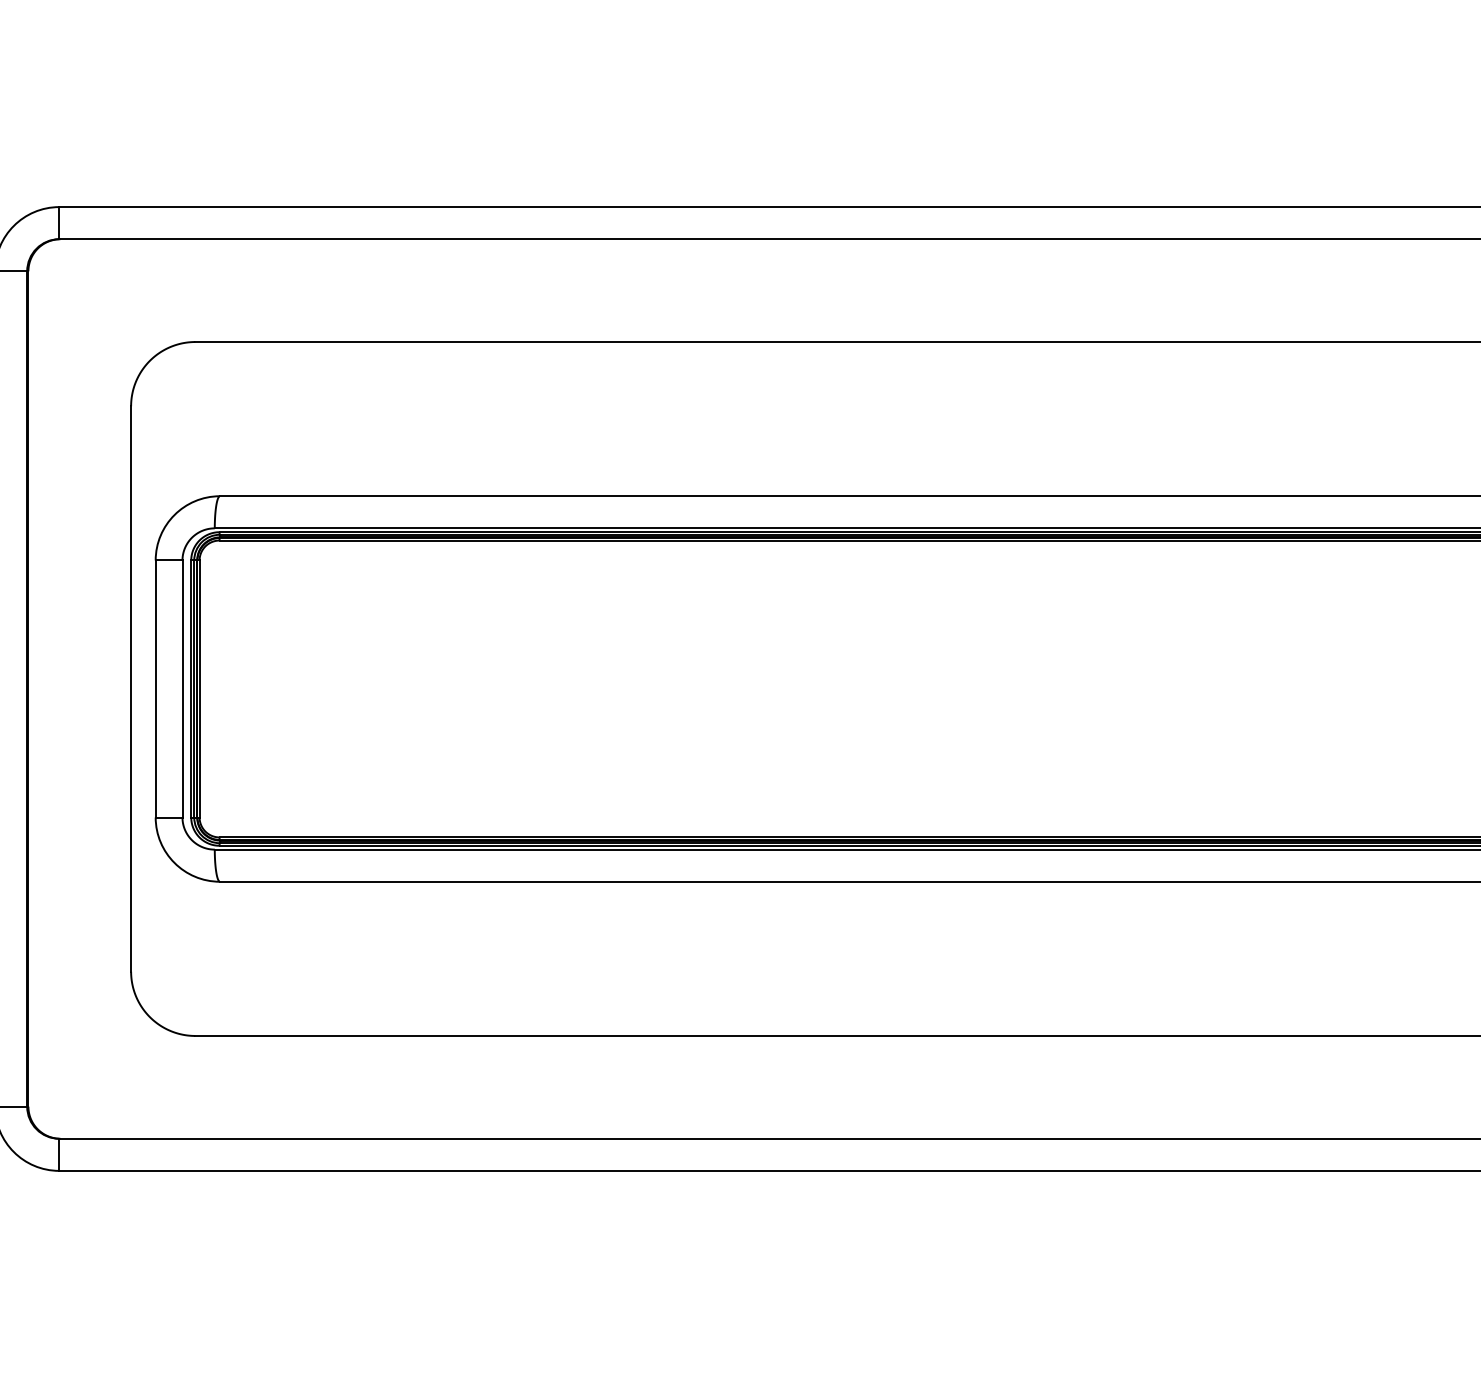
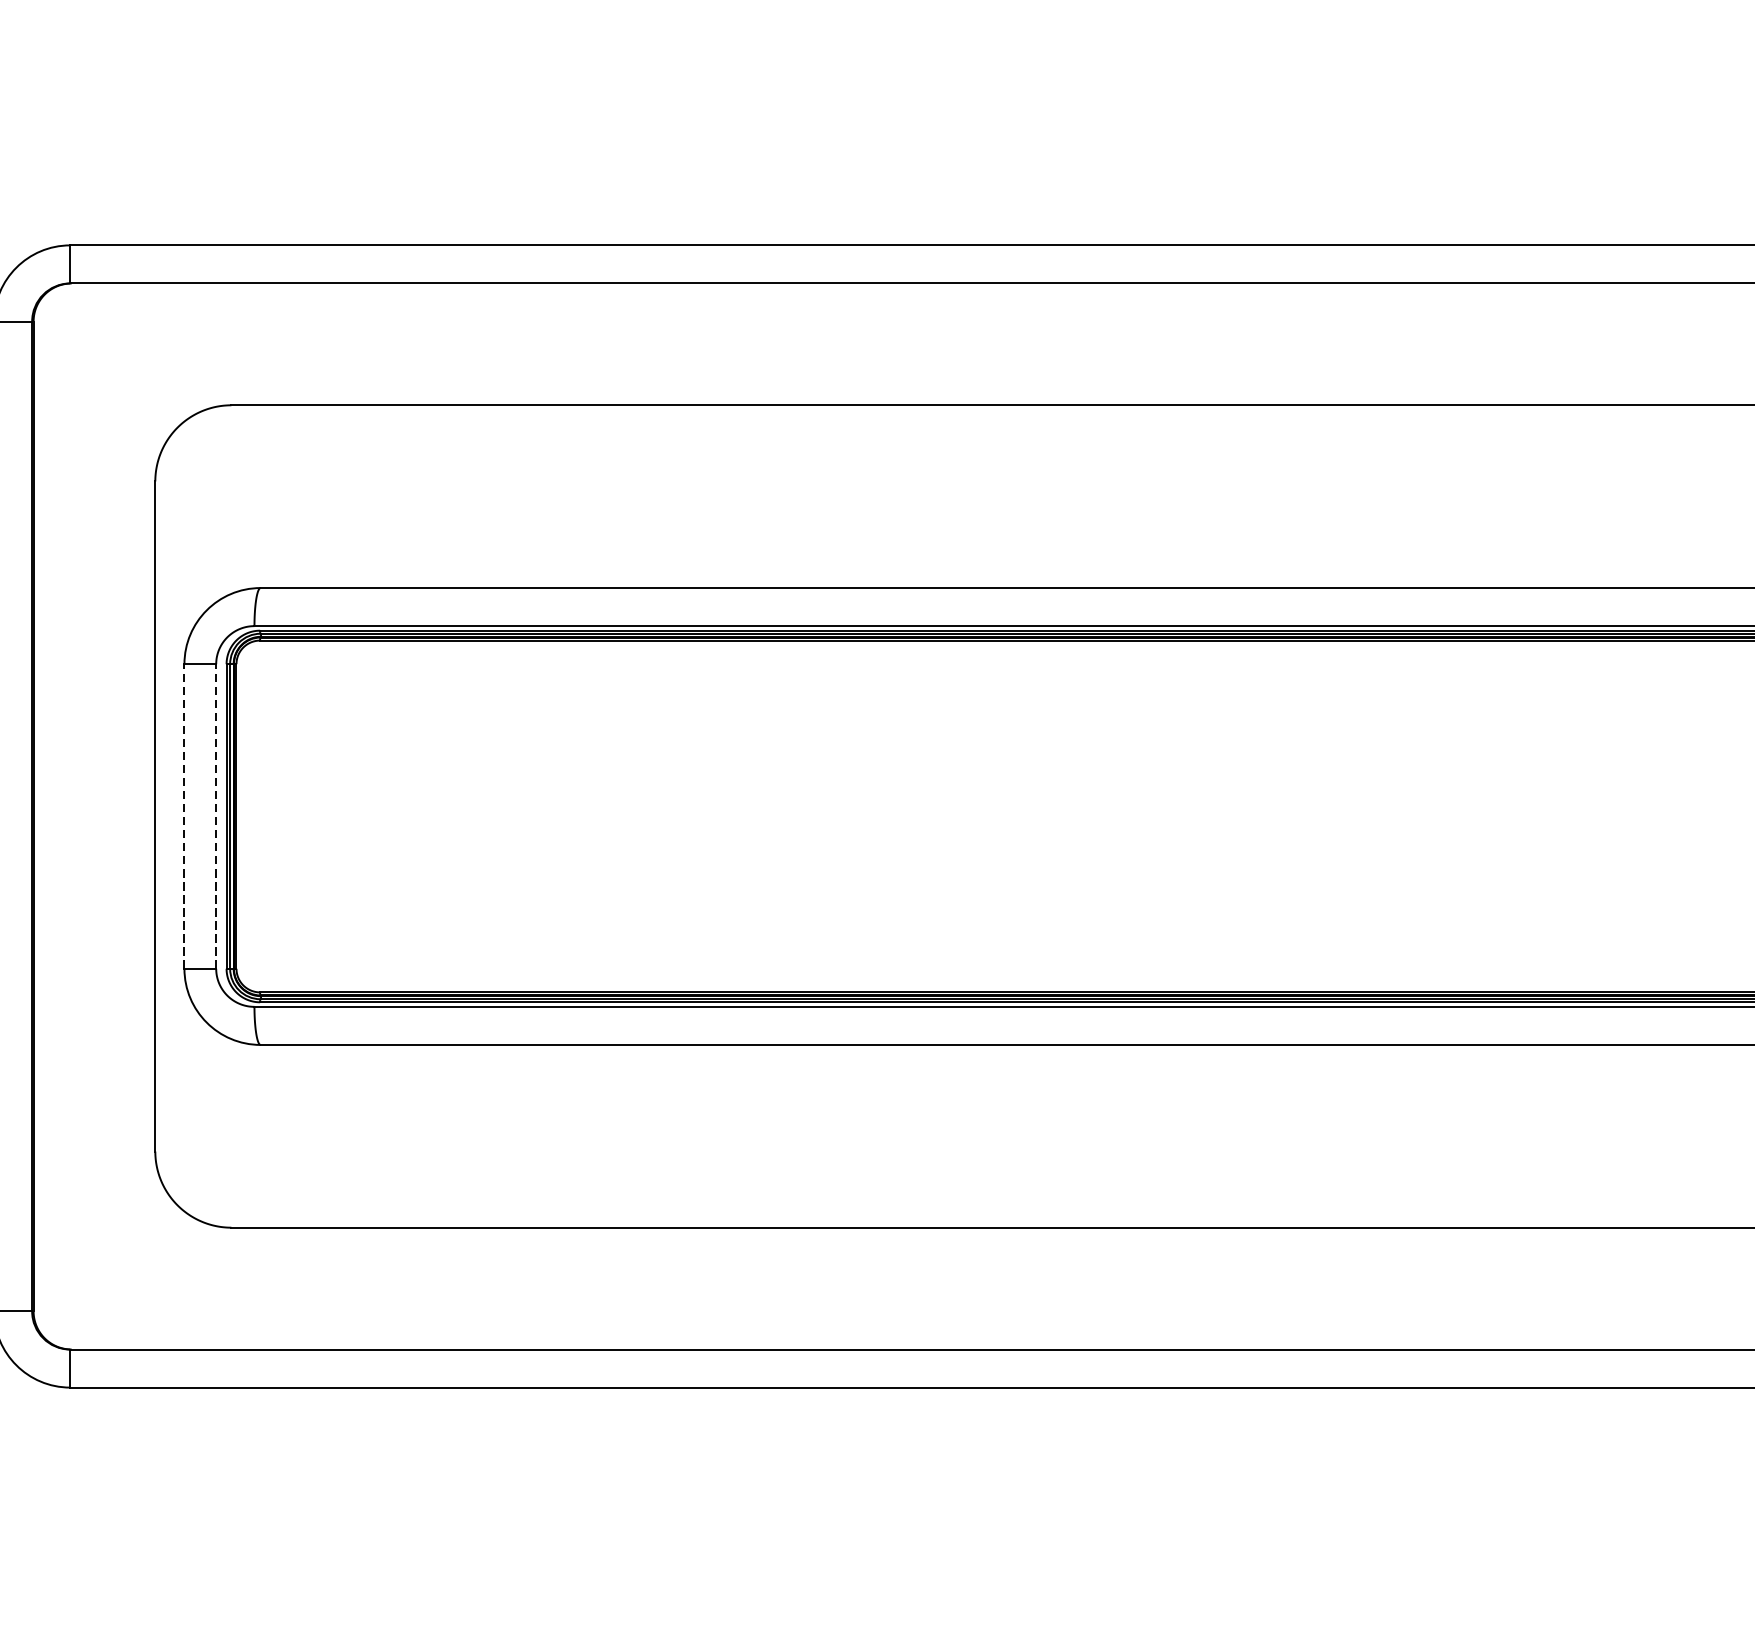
line: (155, 689) -> (184, 817), solid -> dashed
line: (182, 689) -> (216, 817), solid -> dashed

